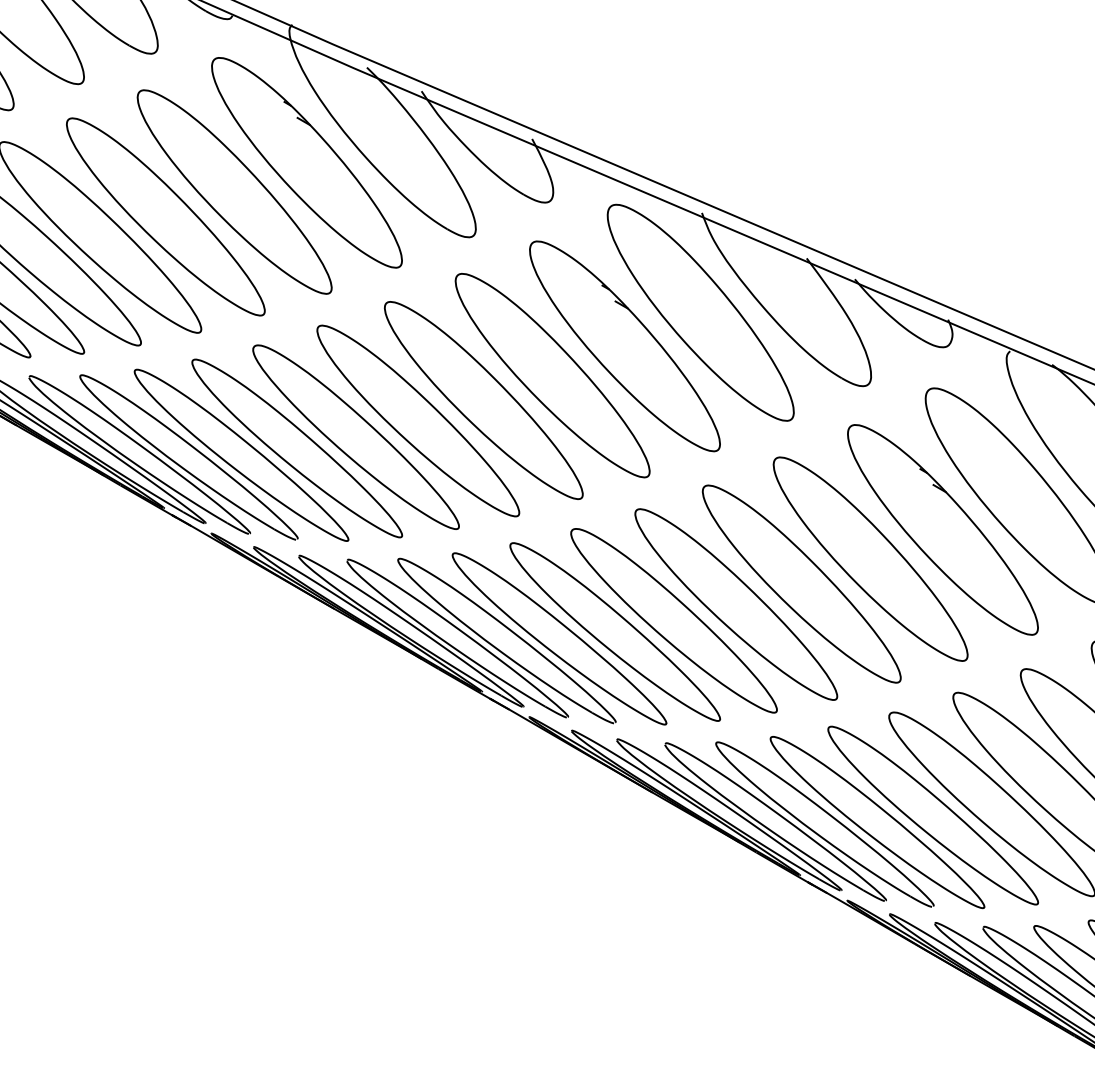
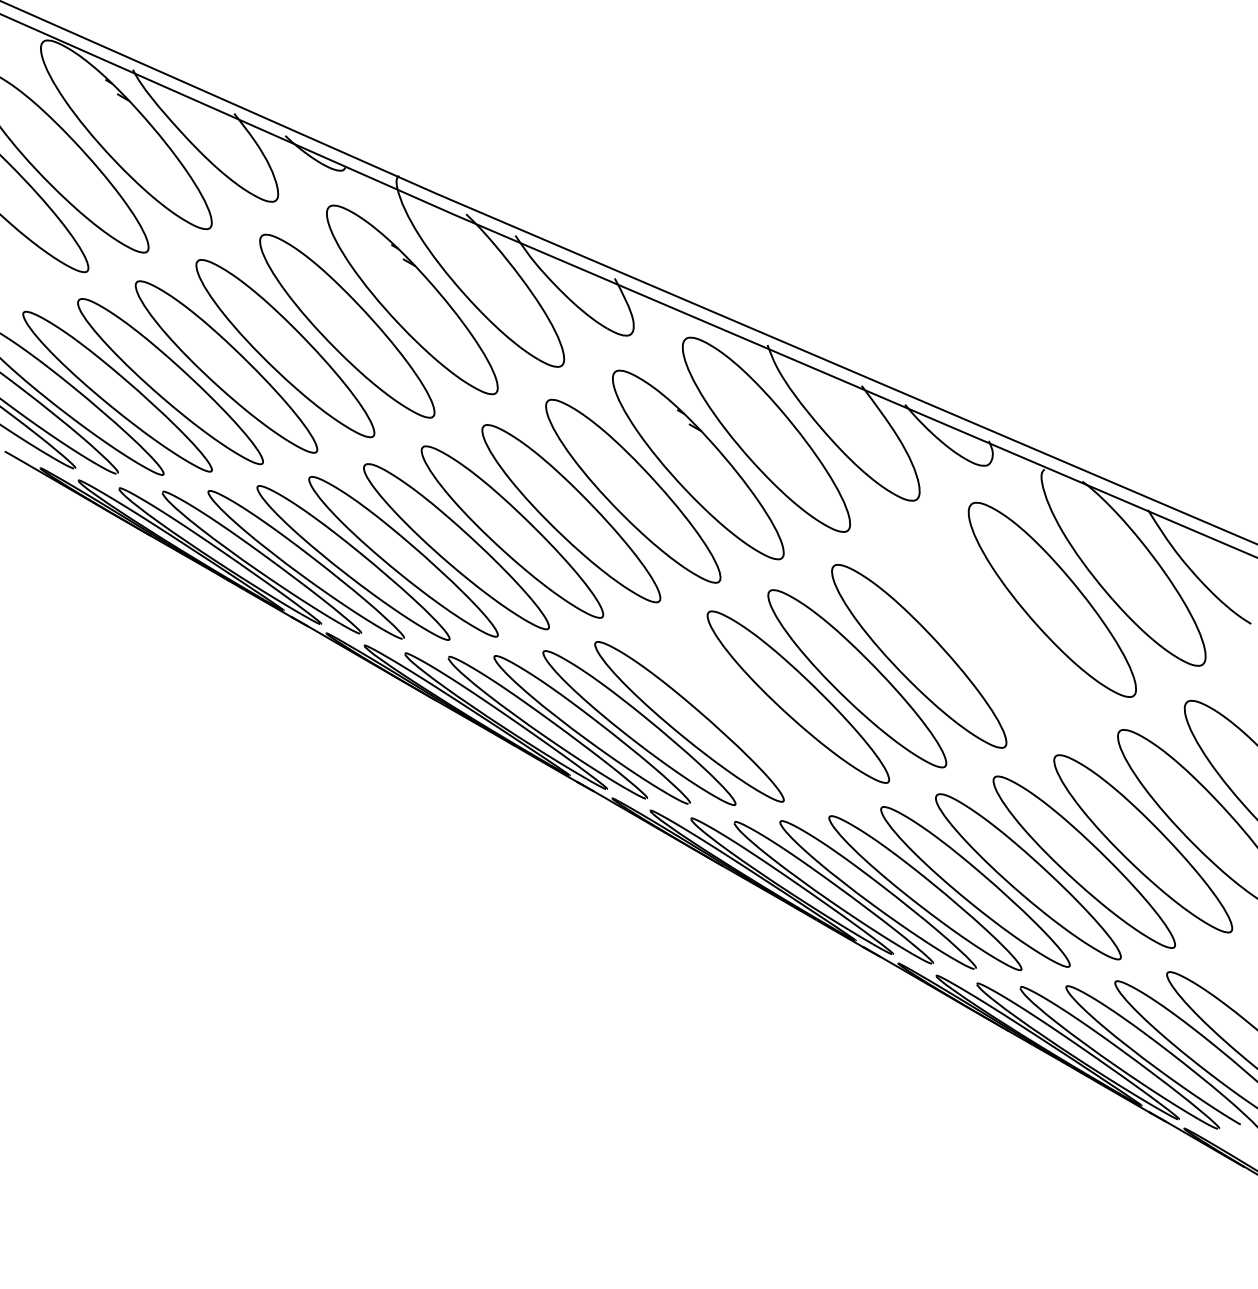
part: (943, 529) -> (984, 629), removed
part: (674, 620) -> (742, 711), removed

